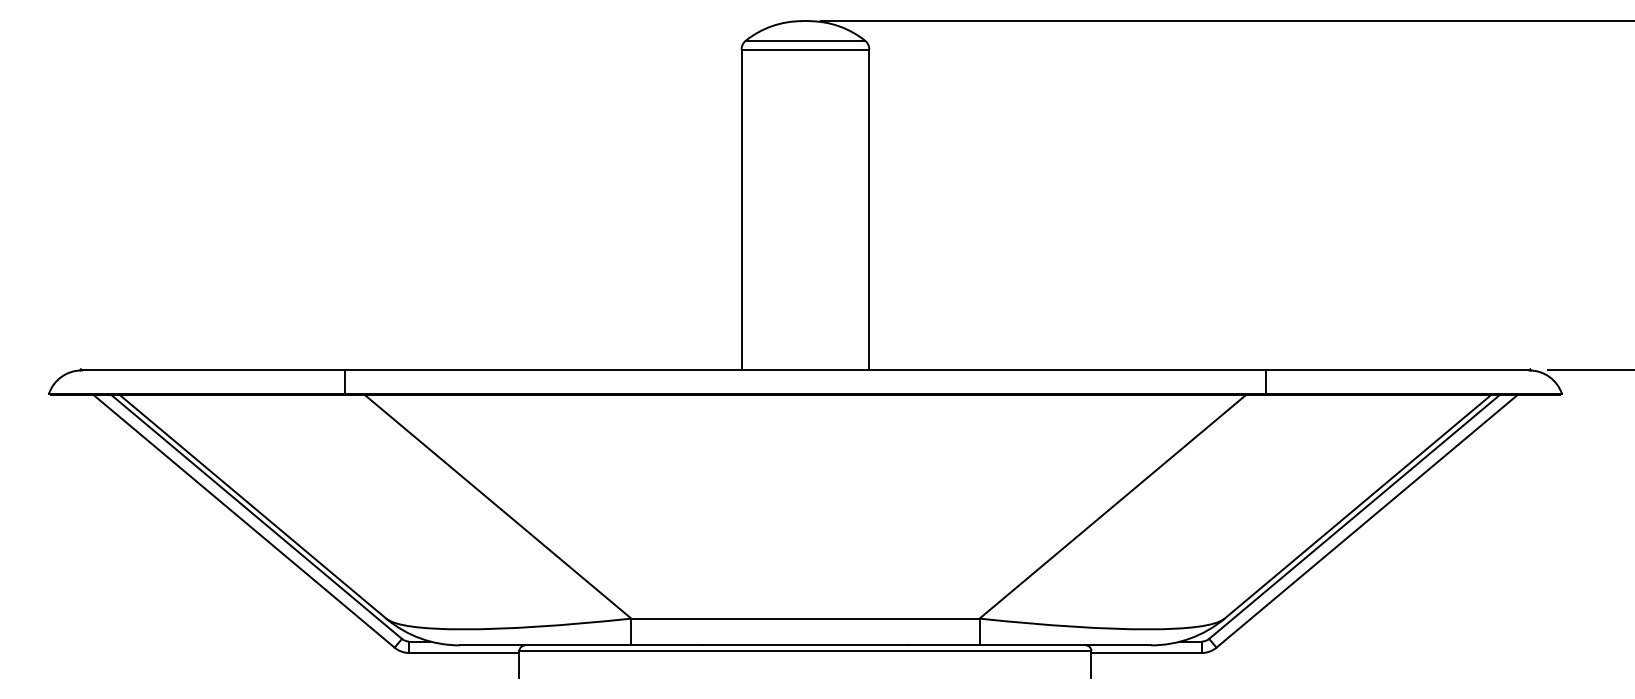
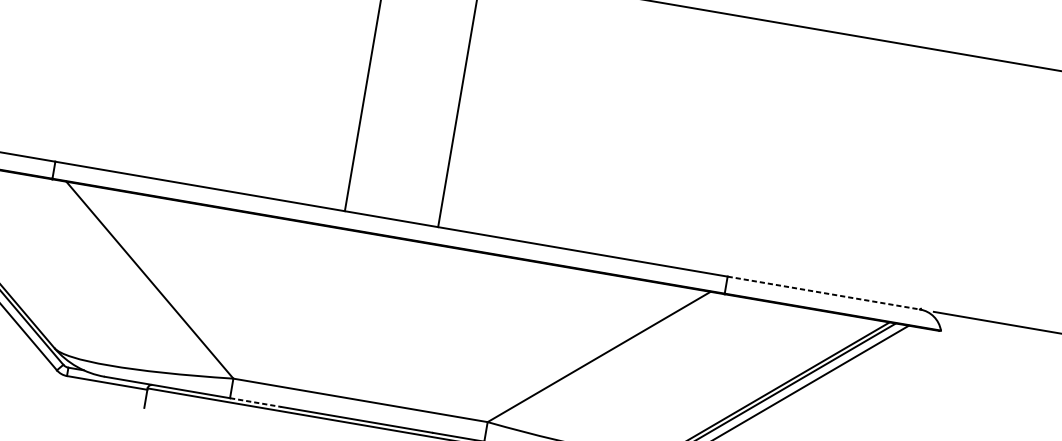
line: (1397, 370) -> (823, 293), solid -> dashed
line: (667, 645) -> (256, 402), solid -> dashed

